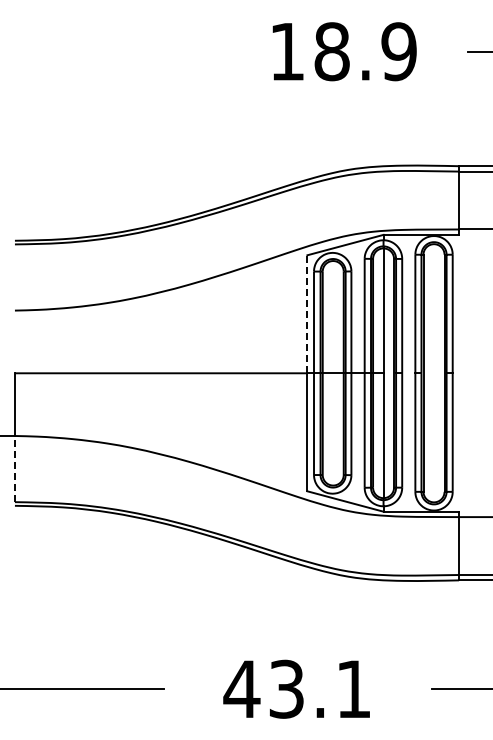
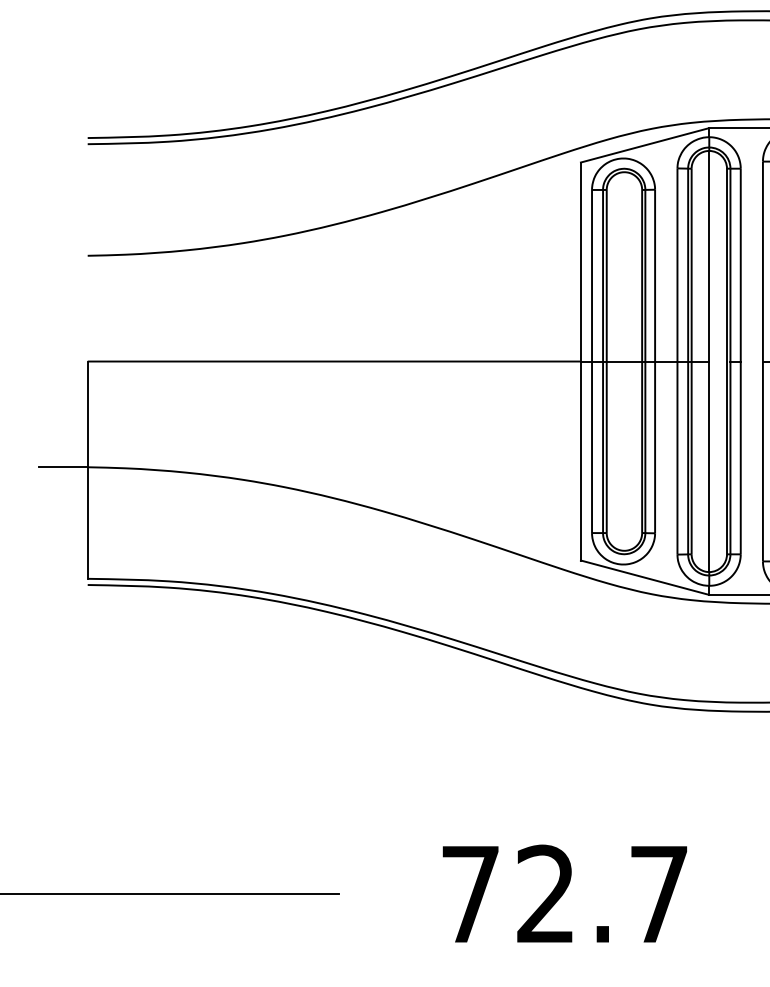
line: (307, 313) -> (581, 260), dashed -> solid
line: (14, 468) -> (86, 522), dashed -> solid
text: (296, 688) -> (562, 893), 43.1 -> 72.7

